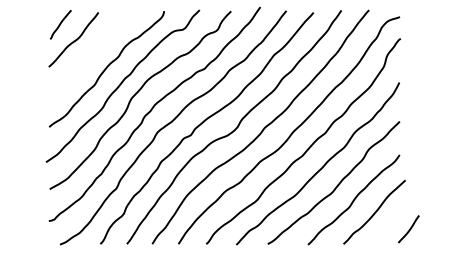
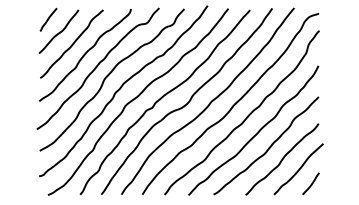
curve: (90, 54) -> (72, 43), added
curve: (409, 228) -> (311, 183), moved

